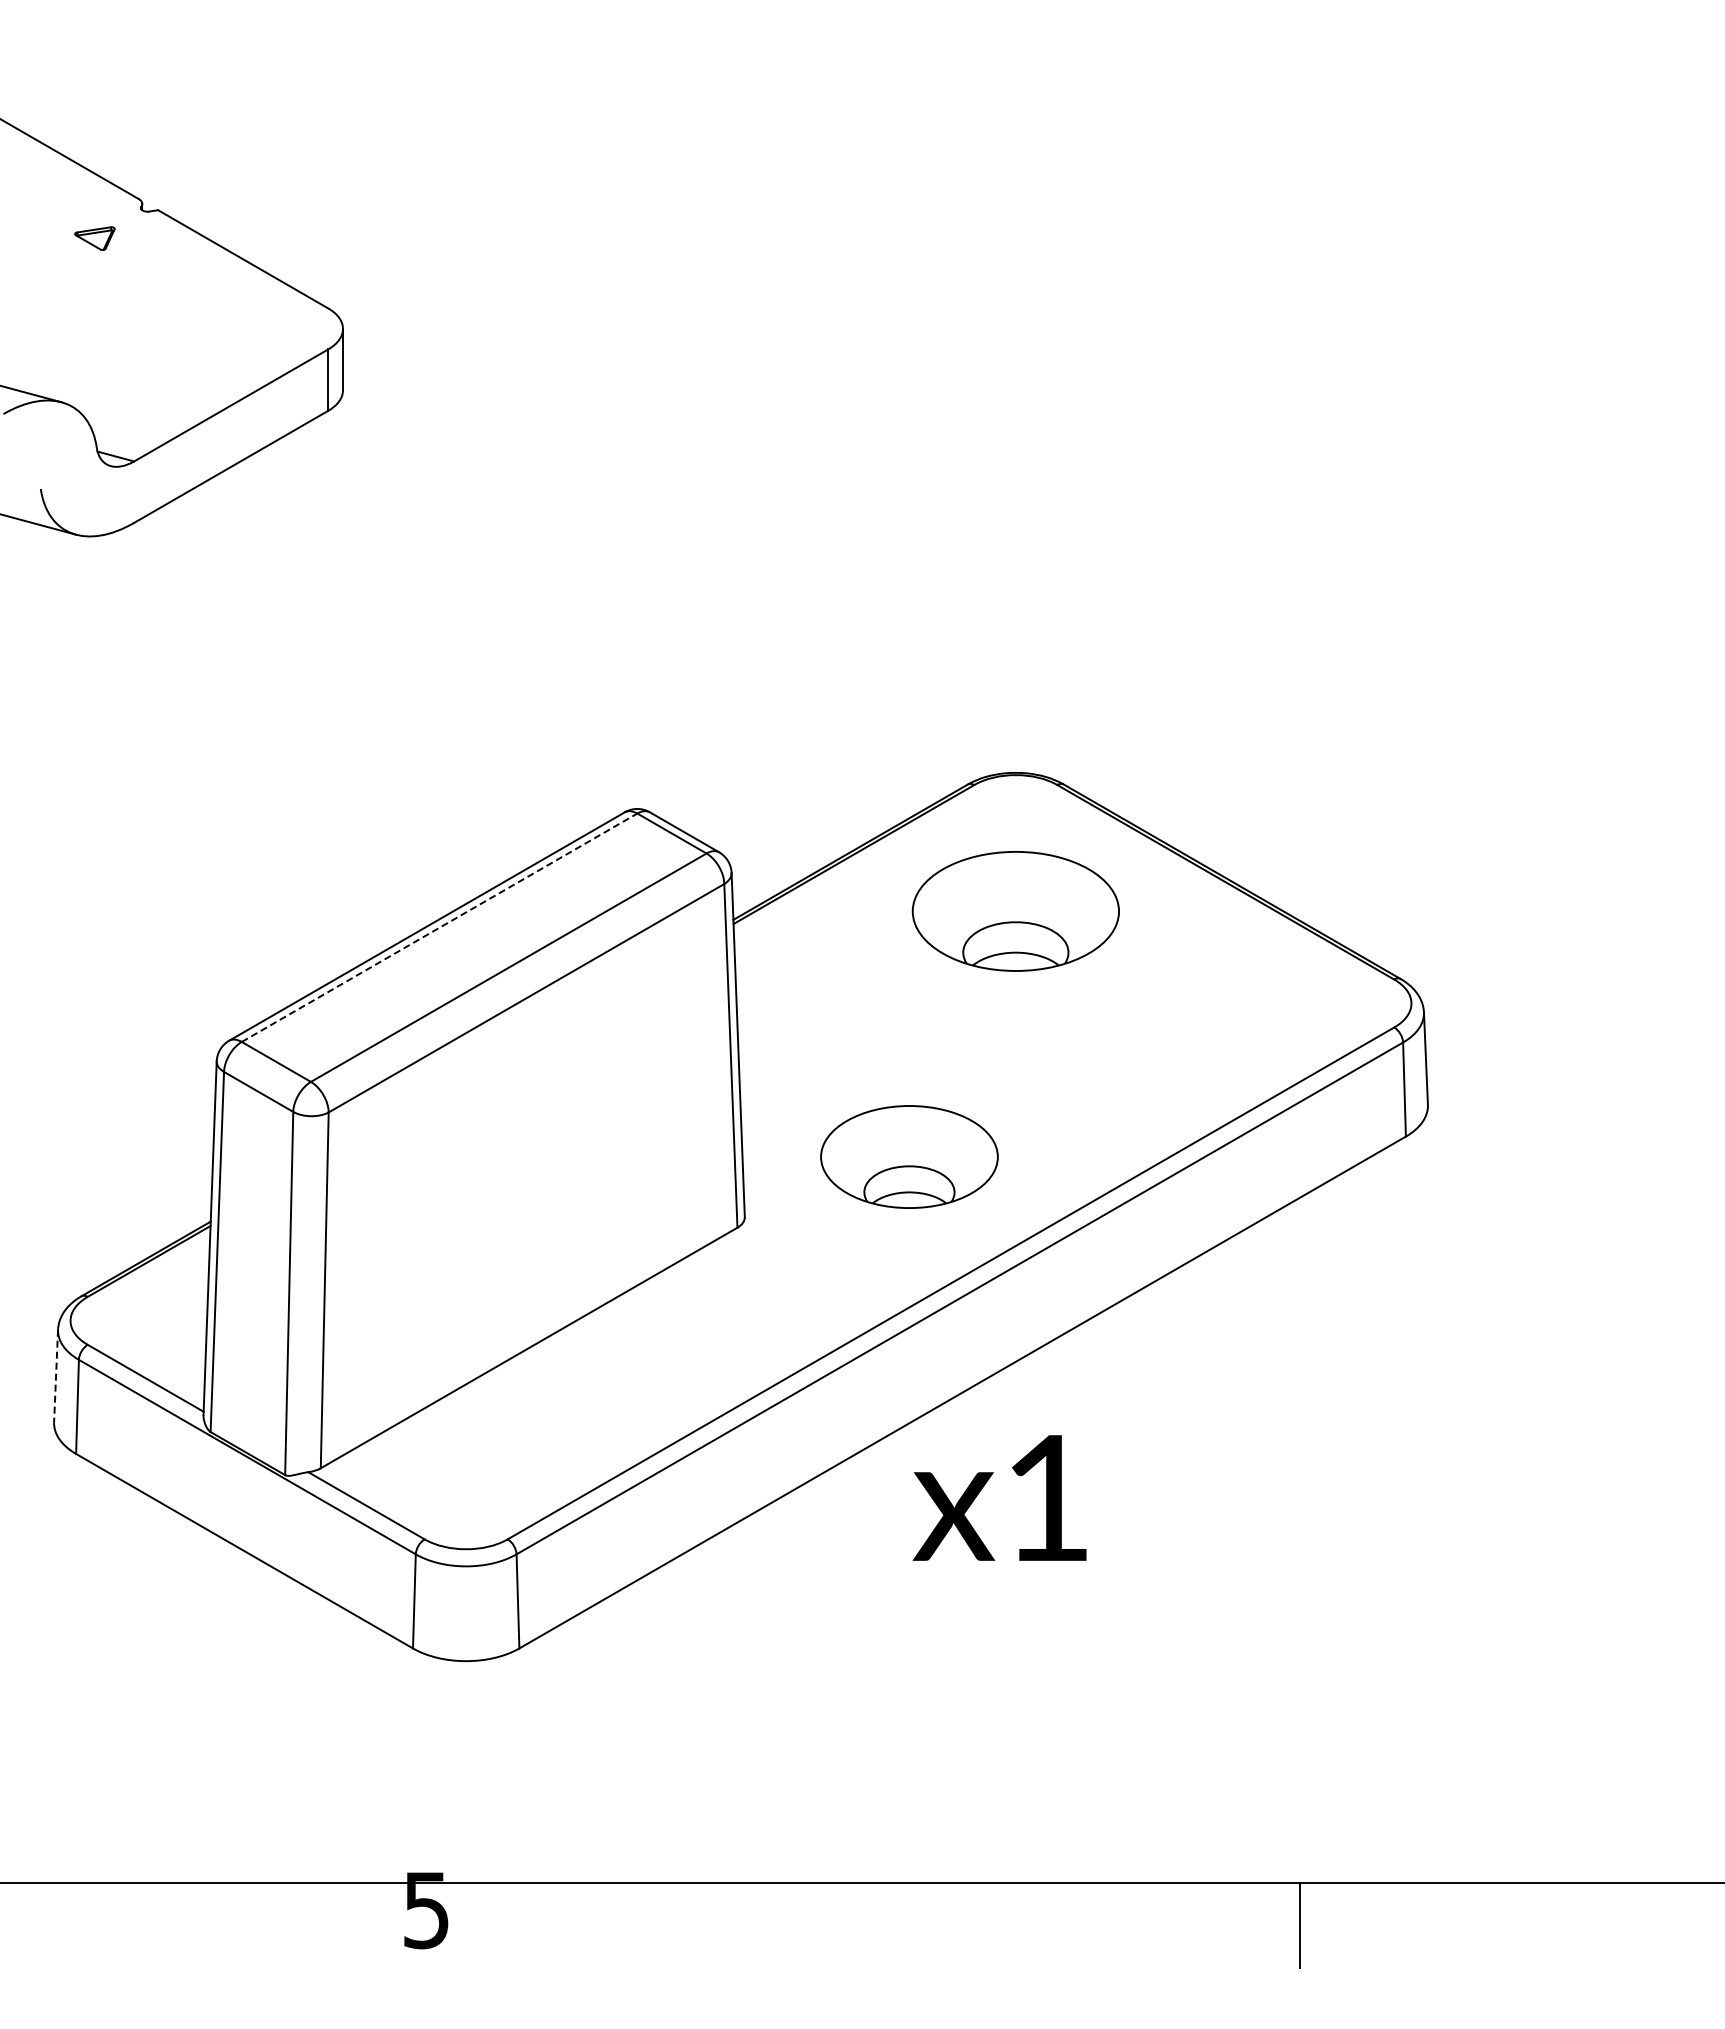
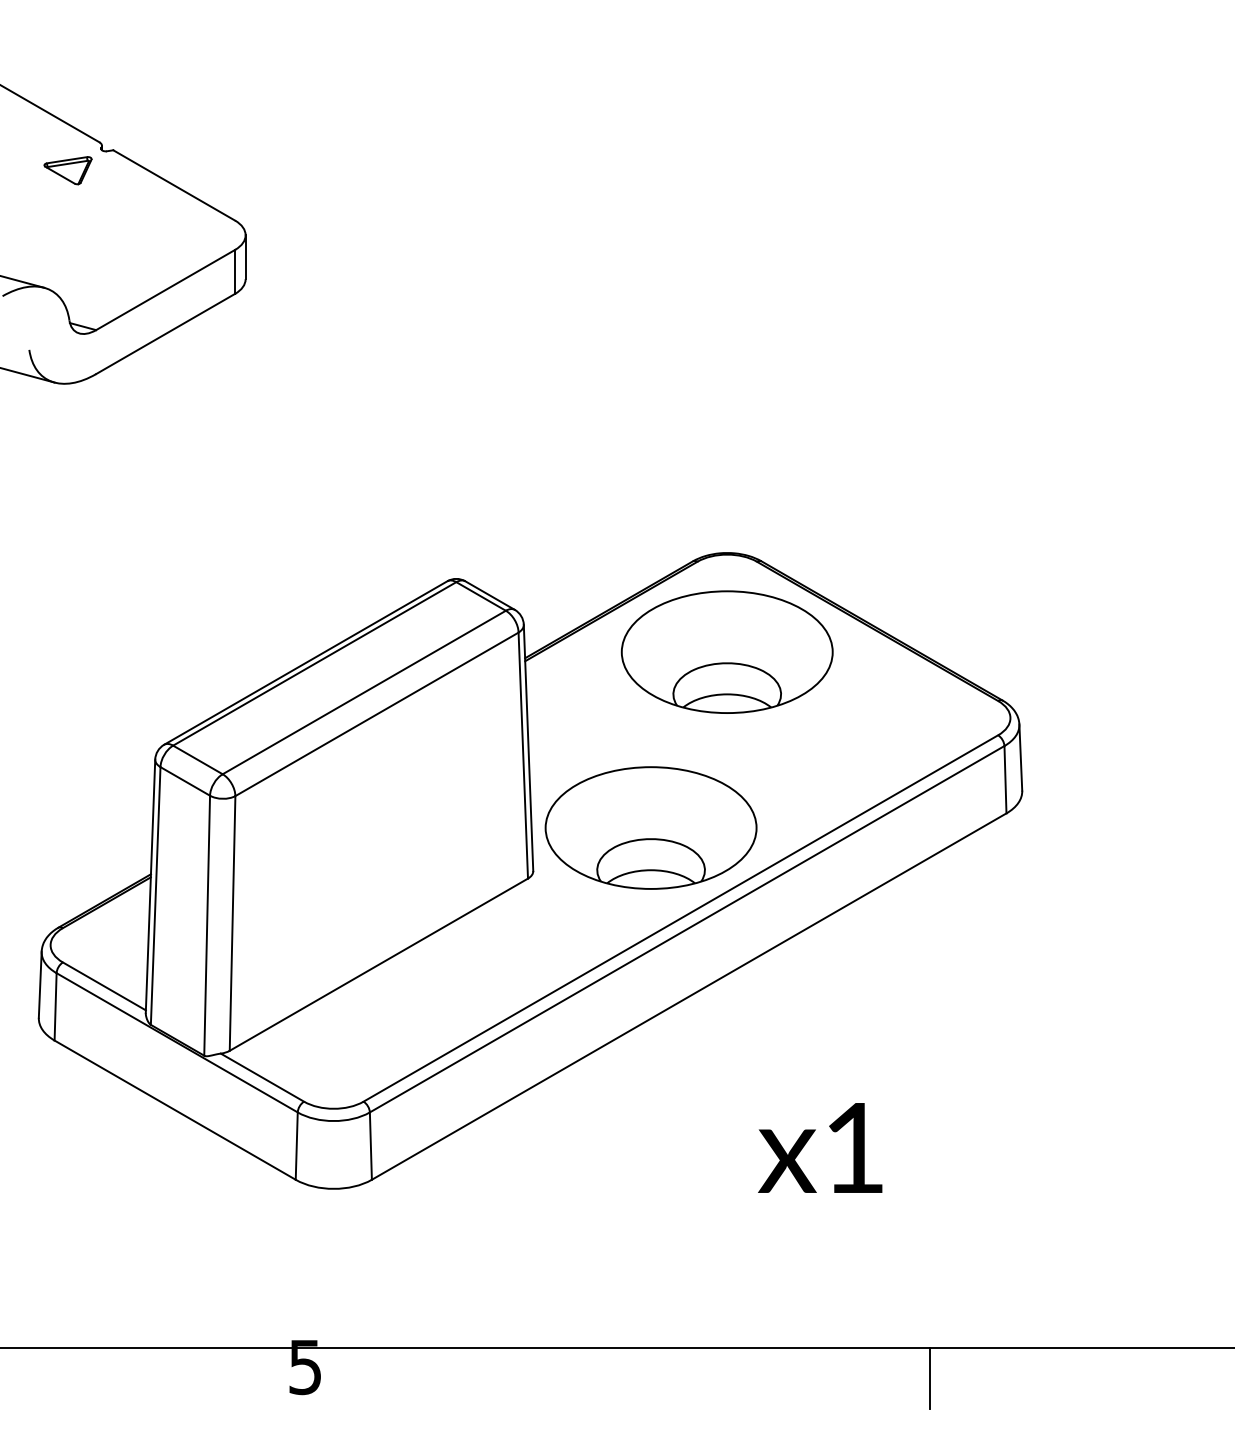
part: (94, 238) -> (67, 170), size x1.67
part: (1015, 911) -> (727, 652), size x1.43
line: (440, 927) -> (315, 663), dashed -> solid
part: (909, 1156) -> (651, 827), size x1.67
line: (56, 1376) -> (40, 985), dashed -> solid
text: (999, 1497) -> (820, 1147), moved

